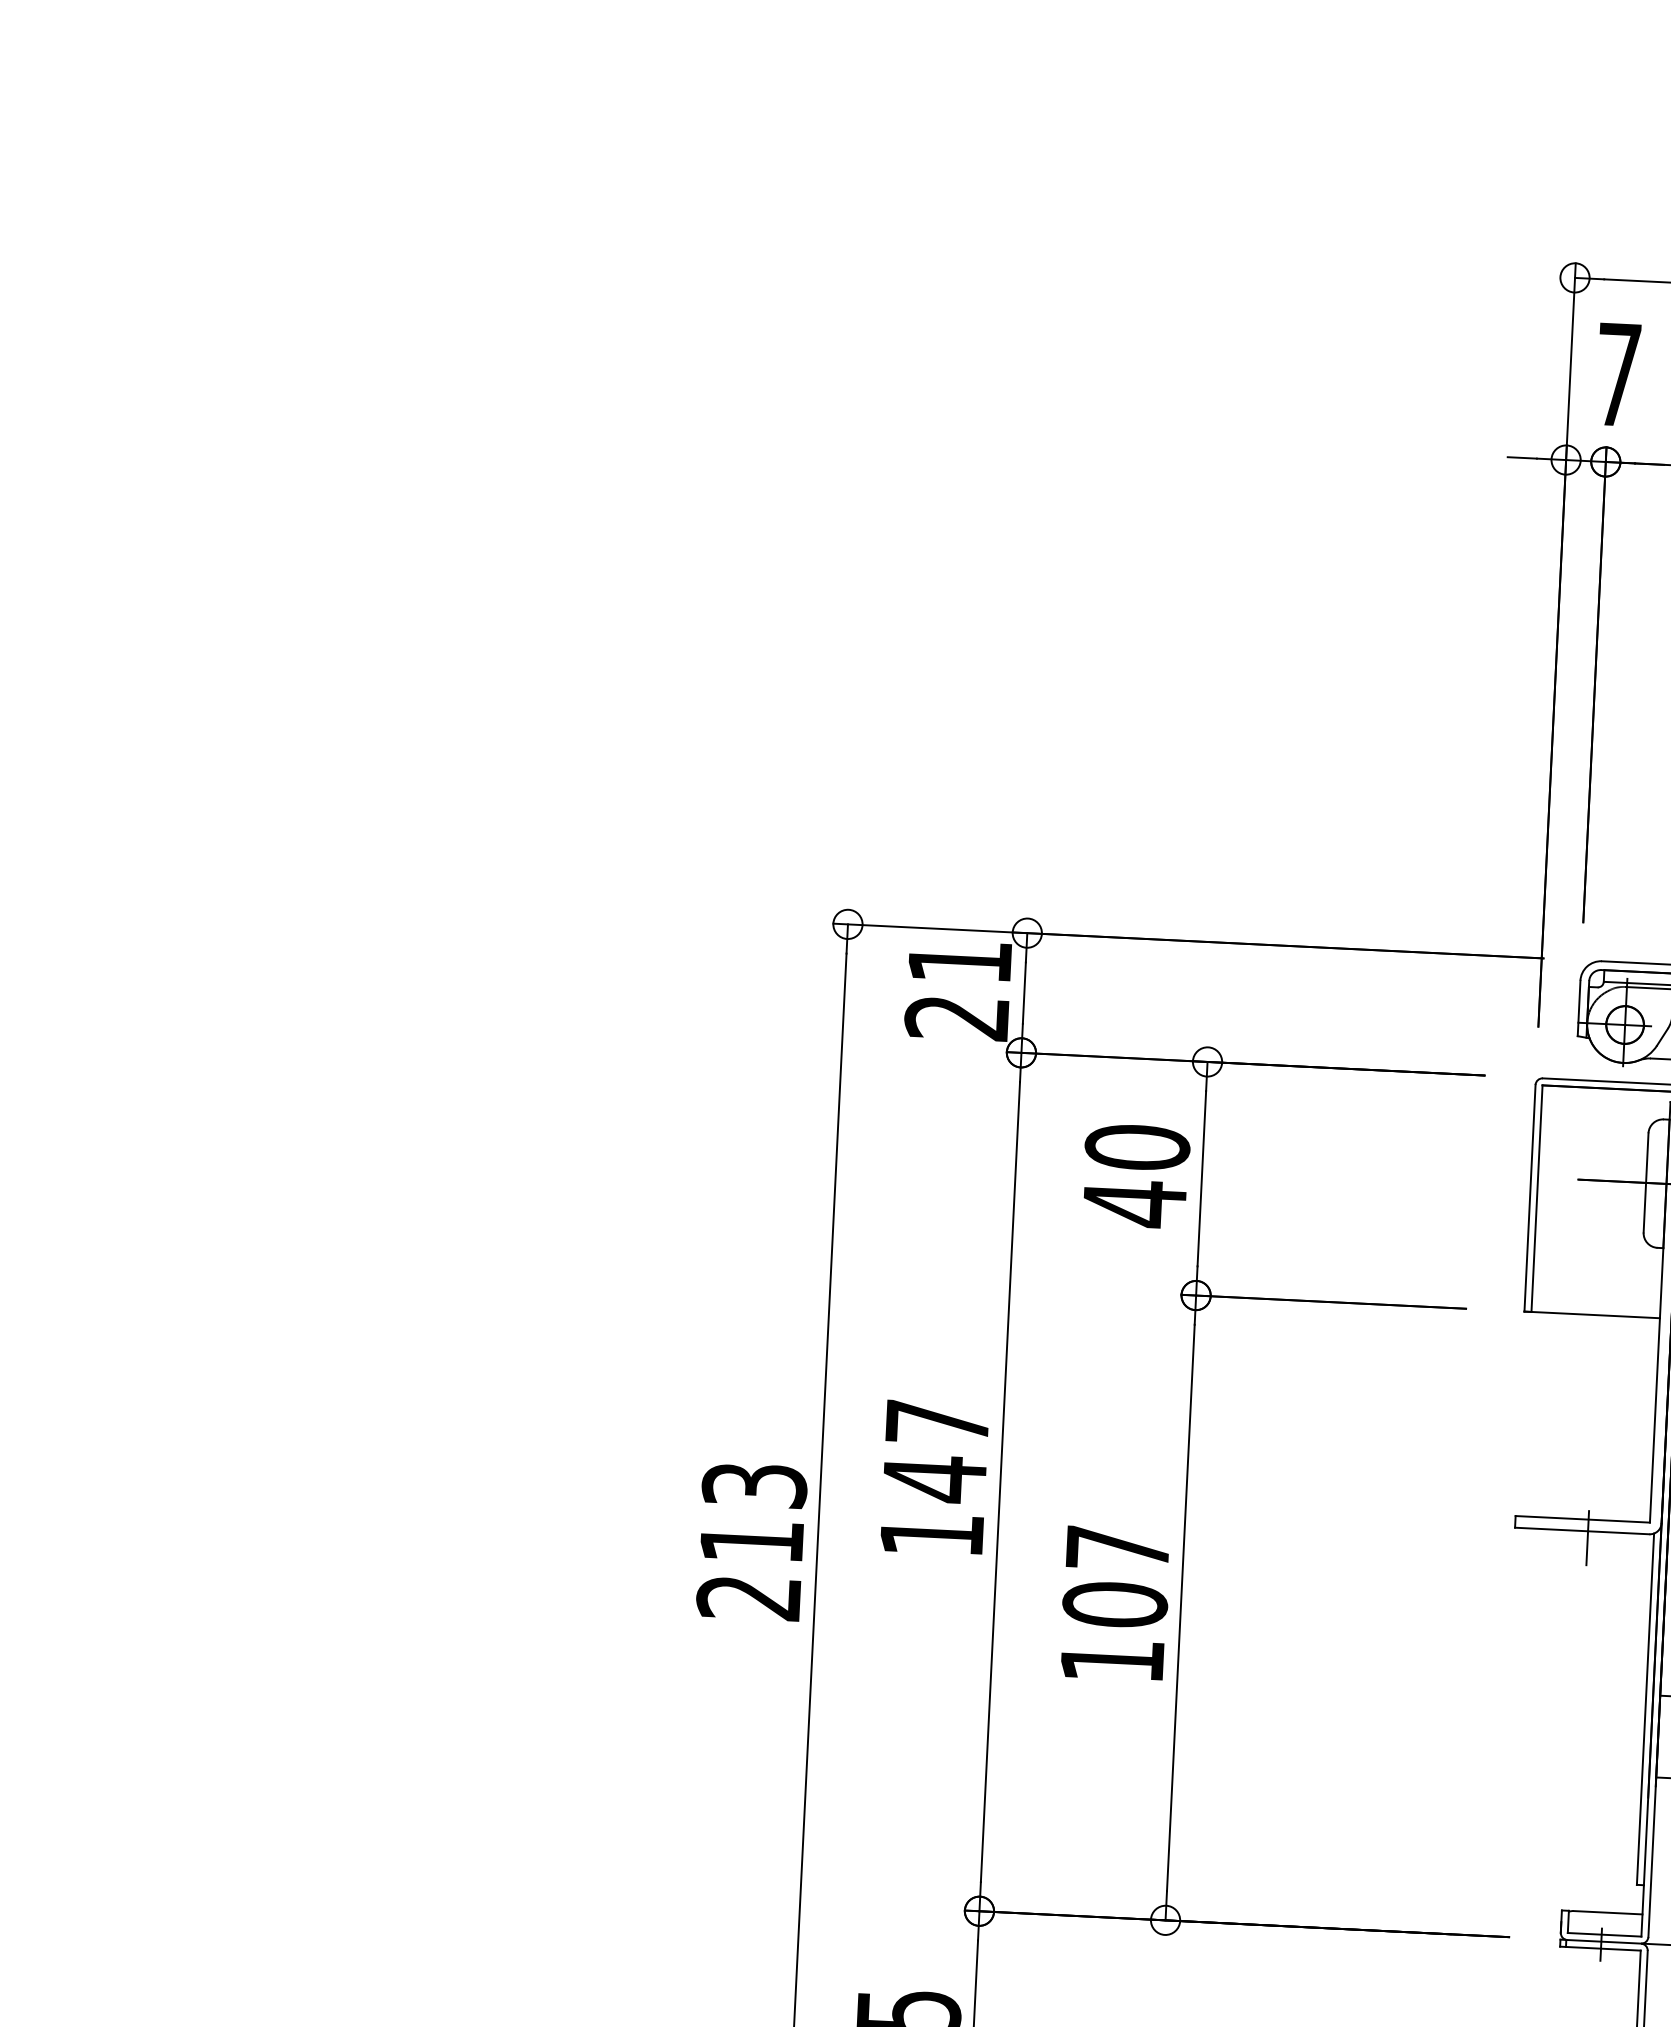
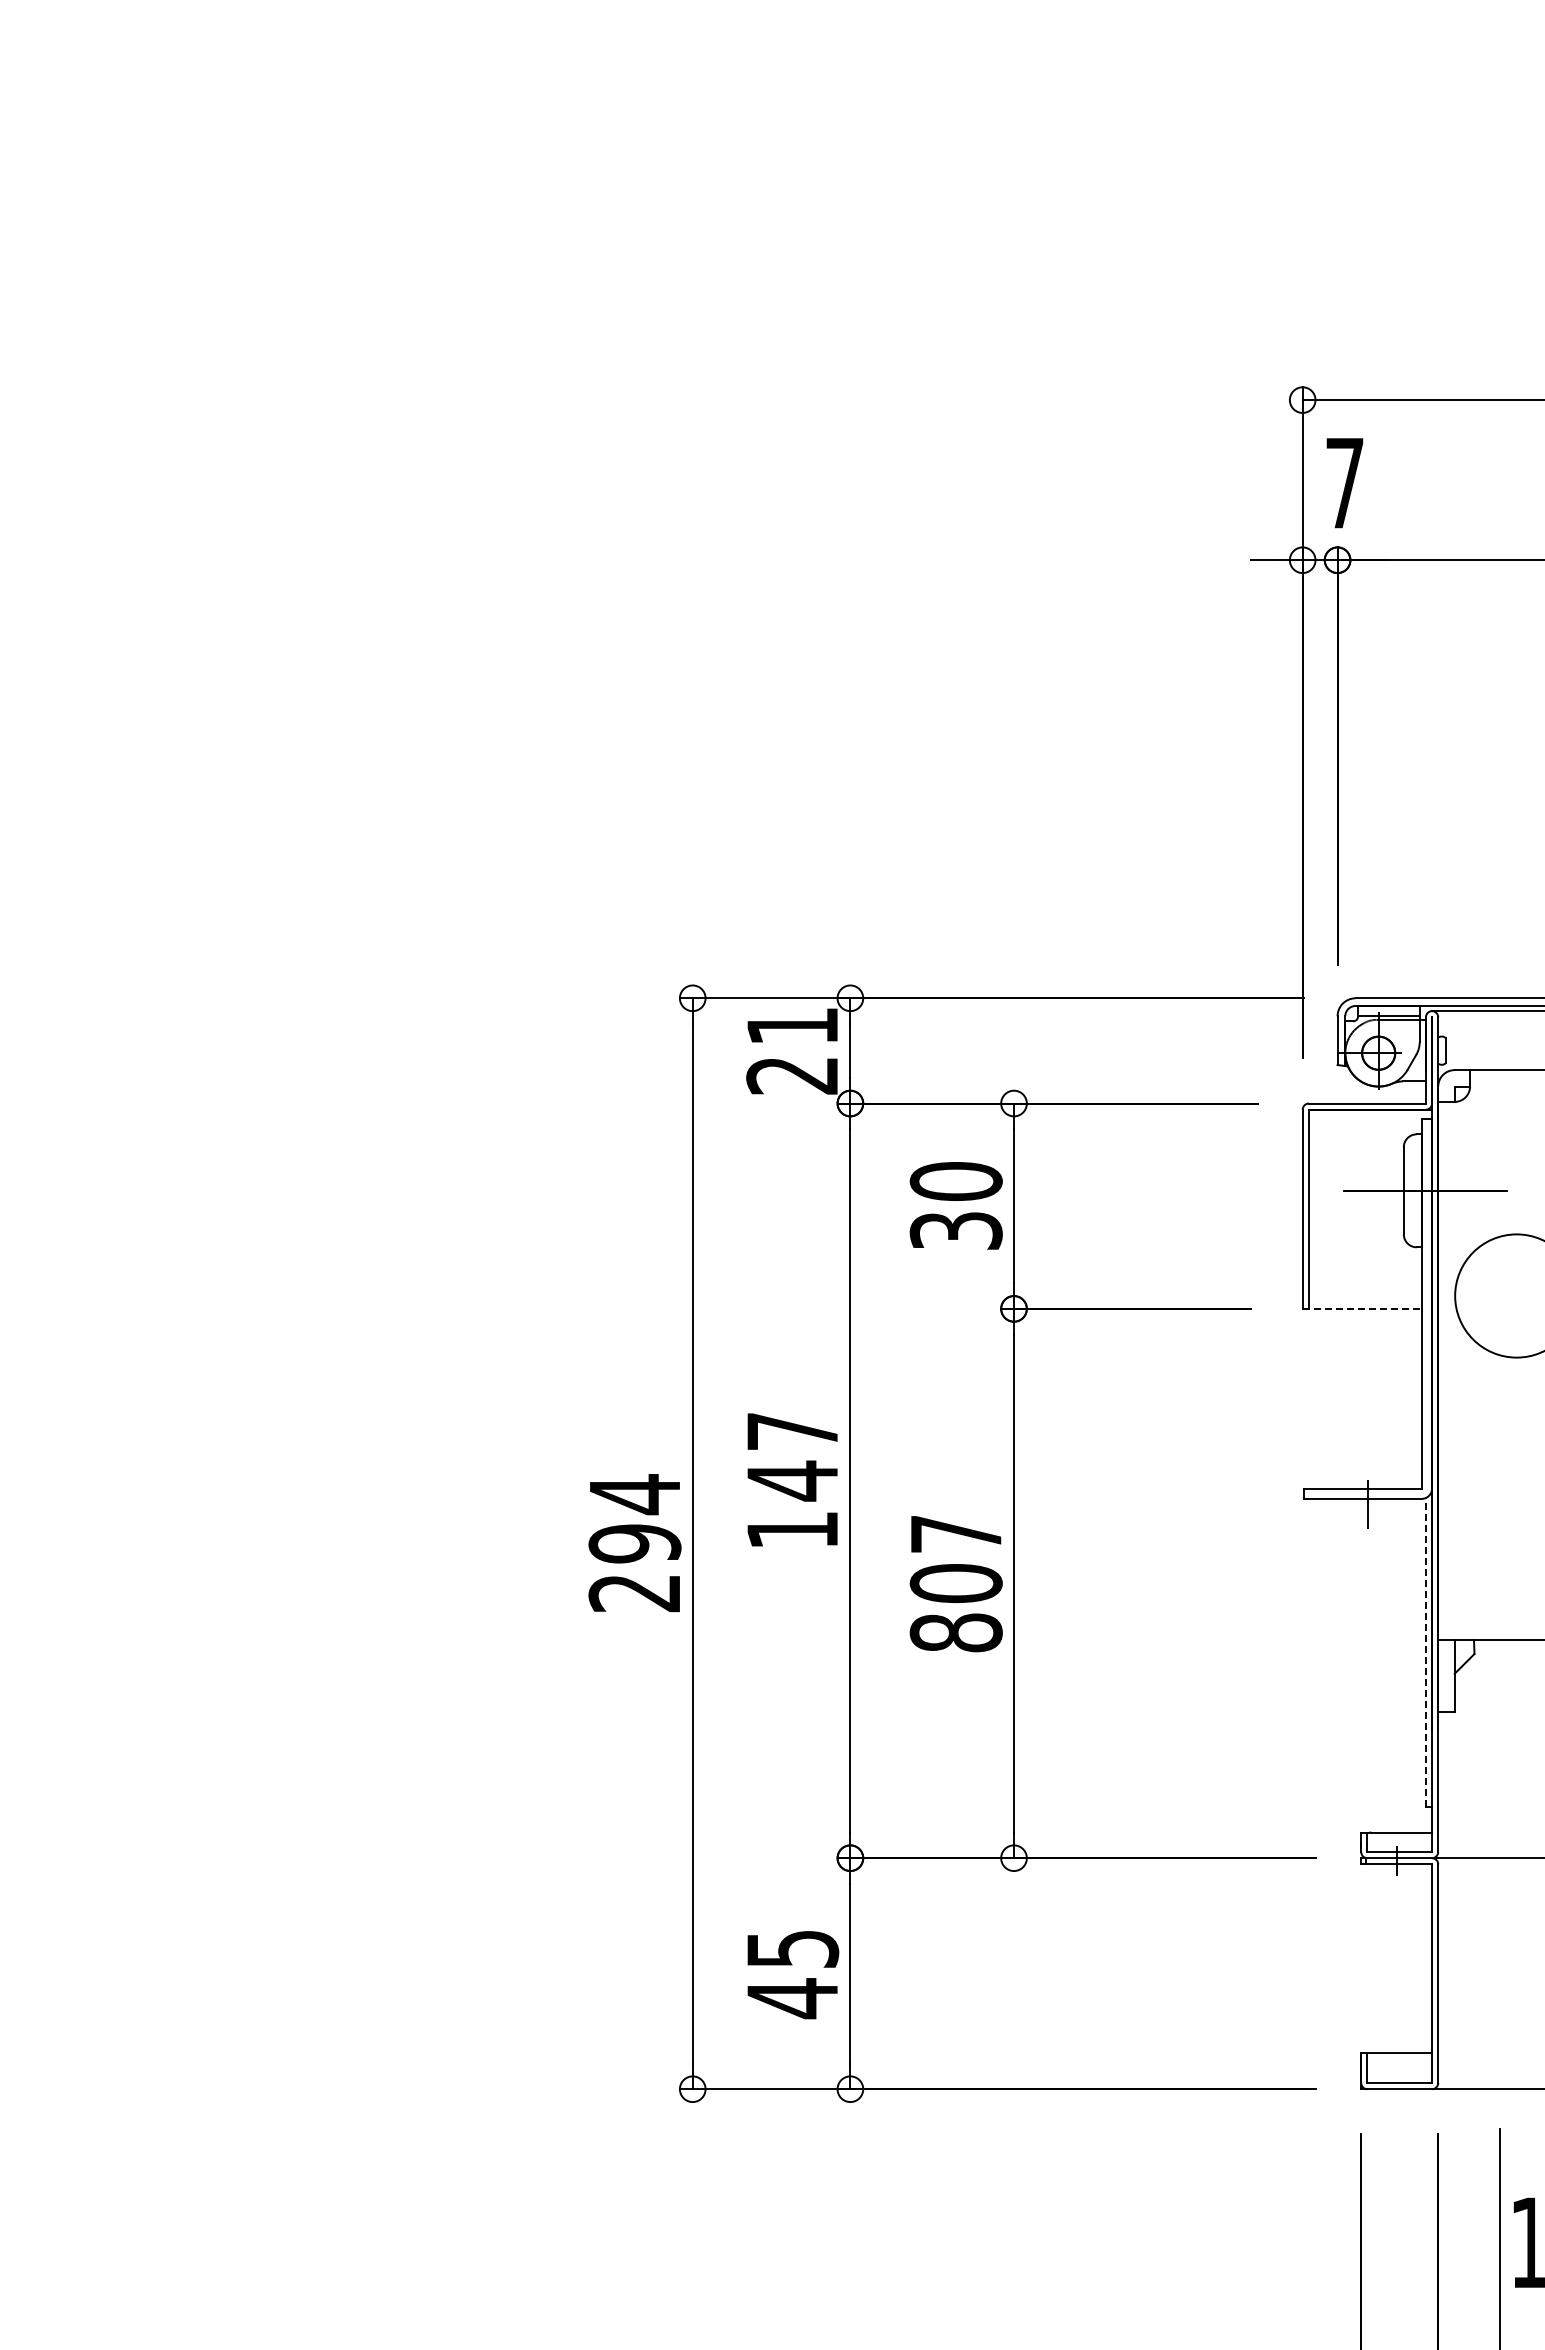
text: (1133, 1203) -> (955, 1230), 40 -> 30
line: (1592, 1314) -> (1362, 1308), solid -> dashed
text: (752, 1512) -> (634, 1518), 213 -> 294
text: (1111, 1660) -> (955, 1632), 107 -> 807
line: (1645, 1708) -> (1425, 1651), solid -> dashed

